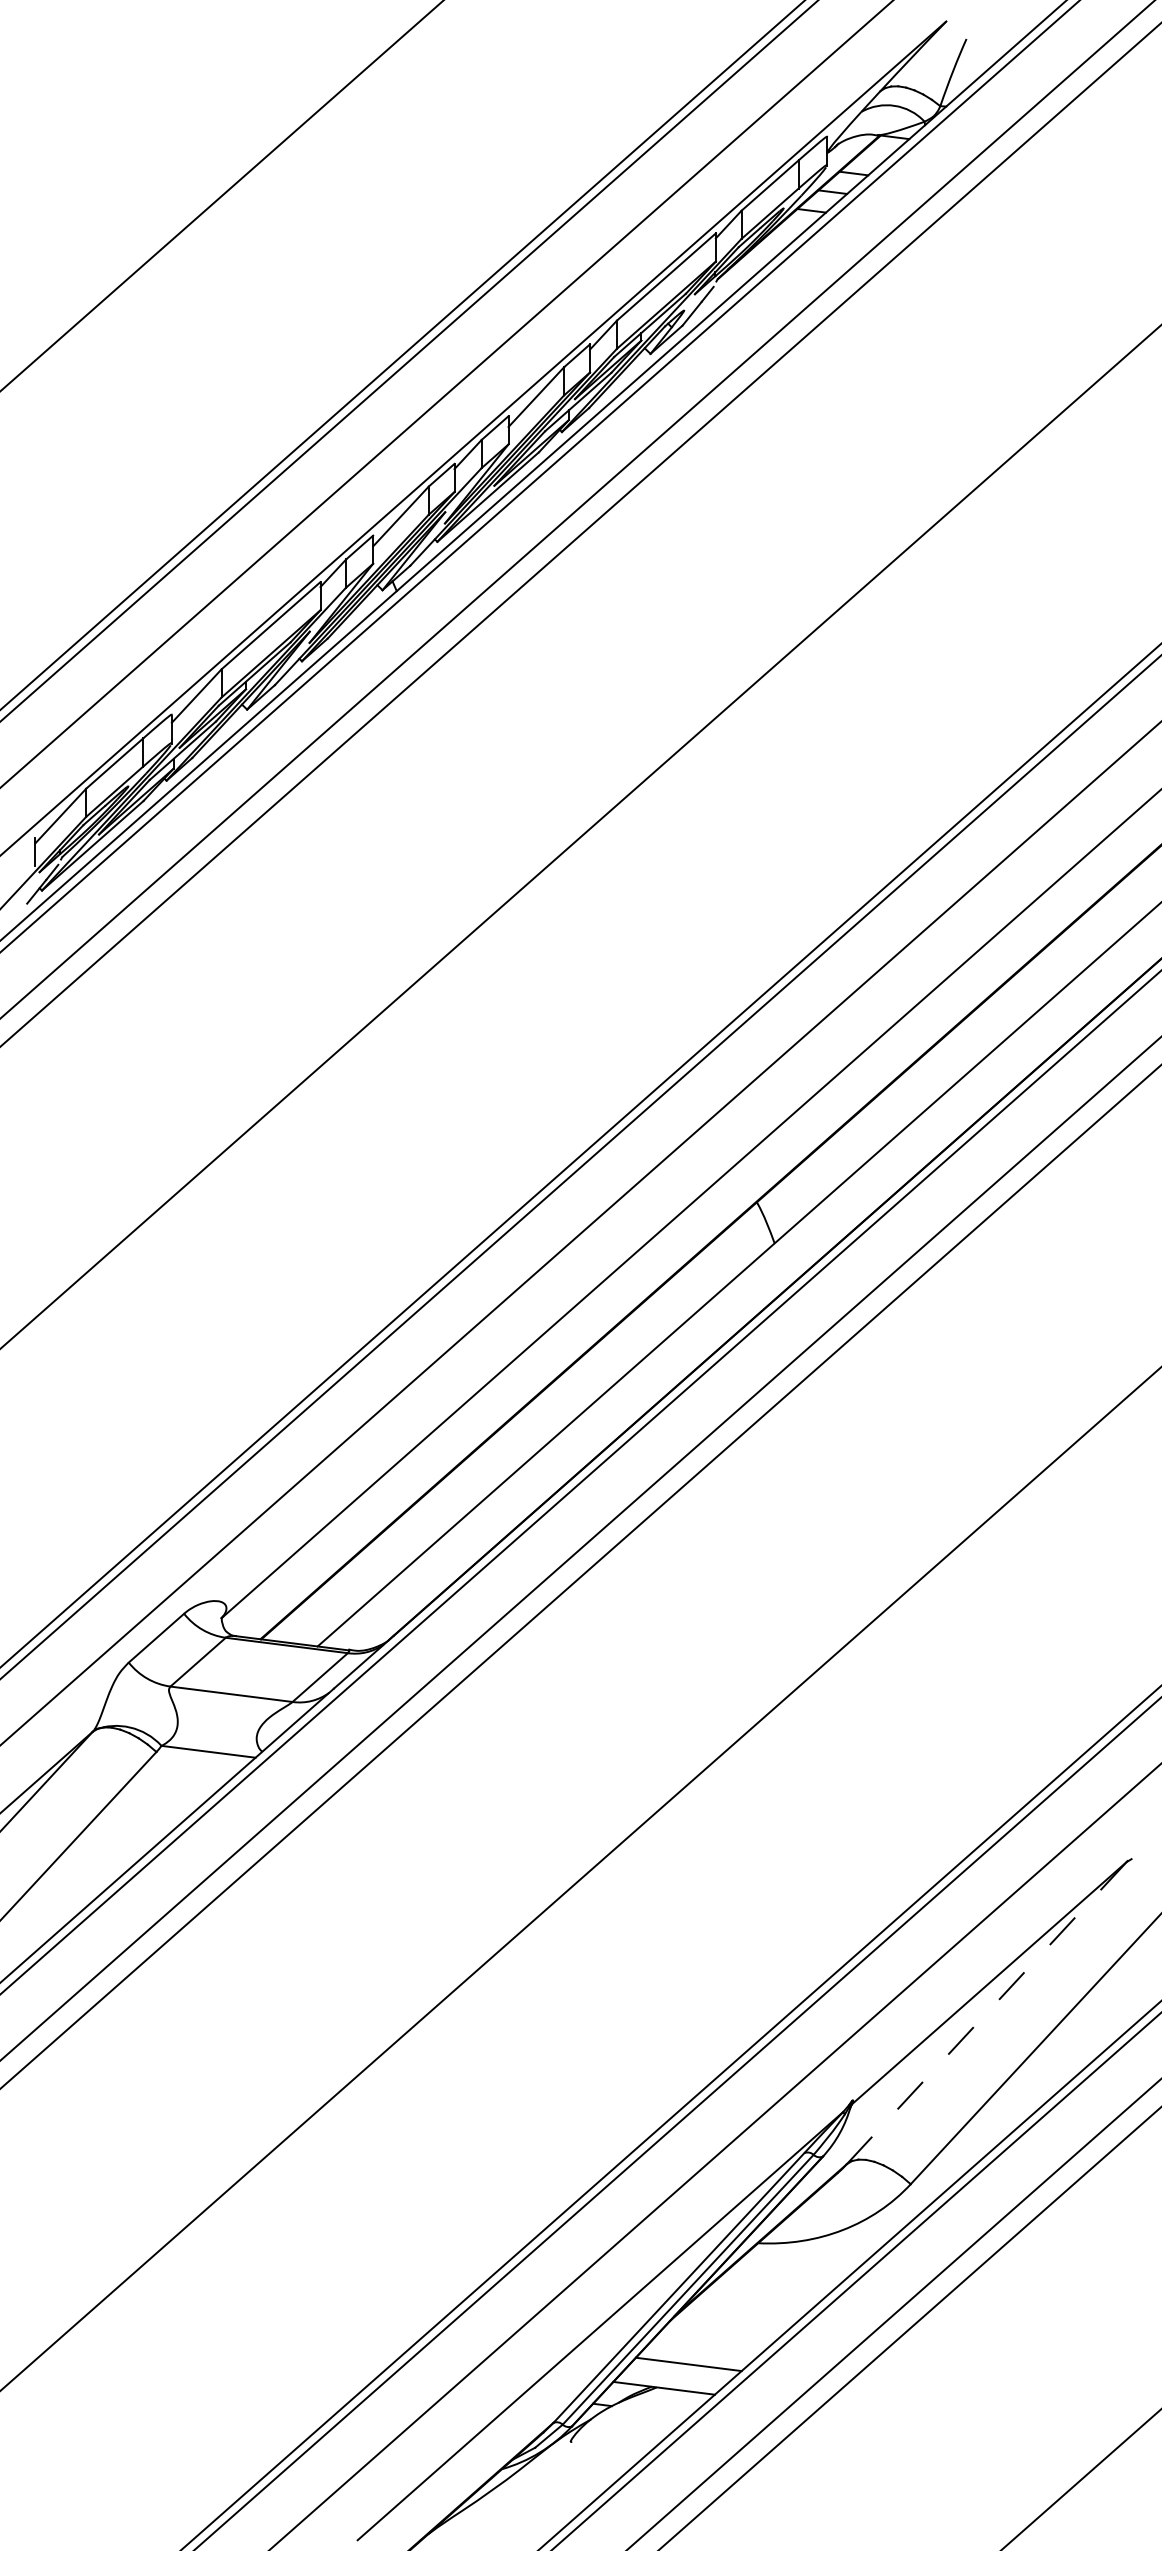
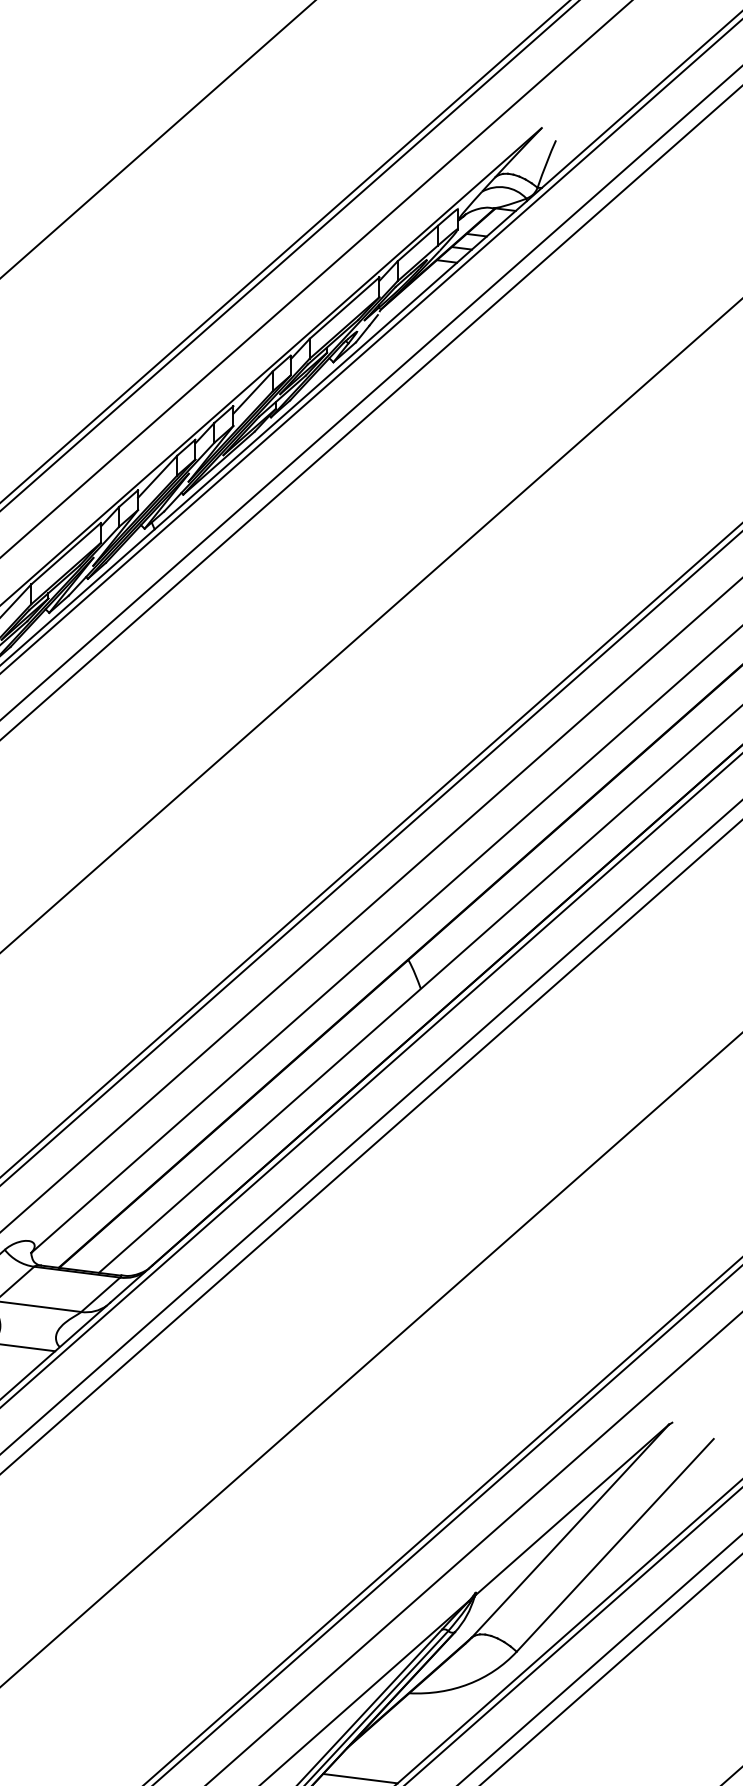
line: (986, 2013) -> (570, 1531), dashed -> solid

